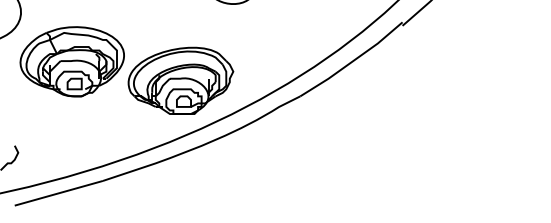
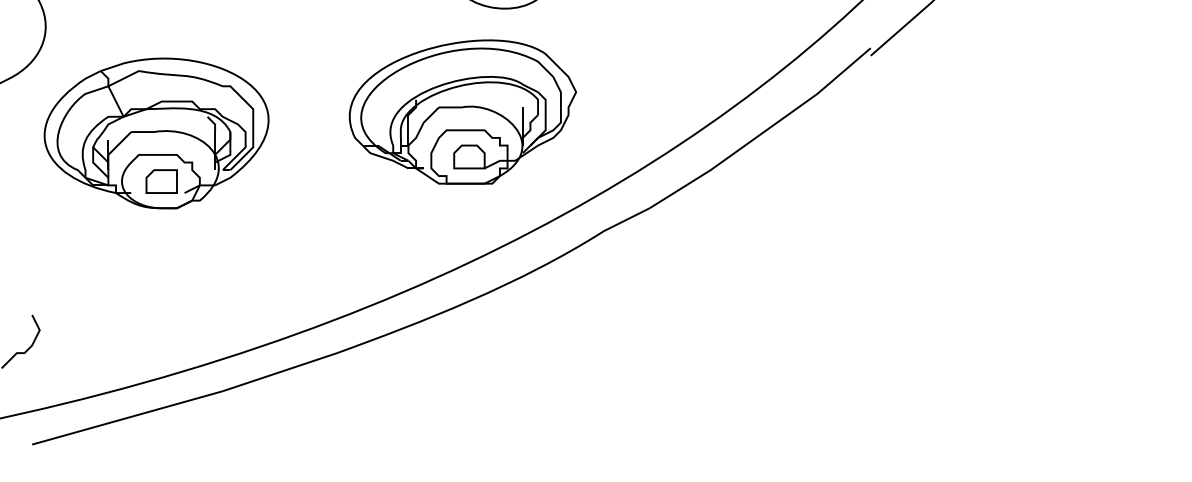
part: (180, 80) -> (461, 111), moved

